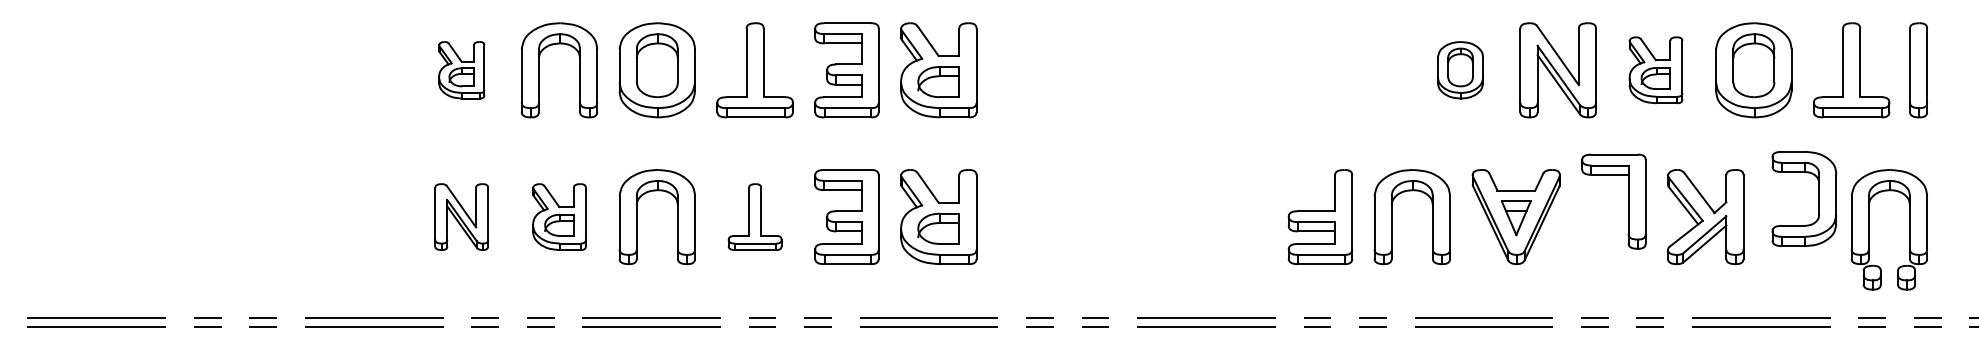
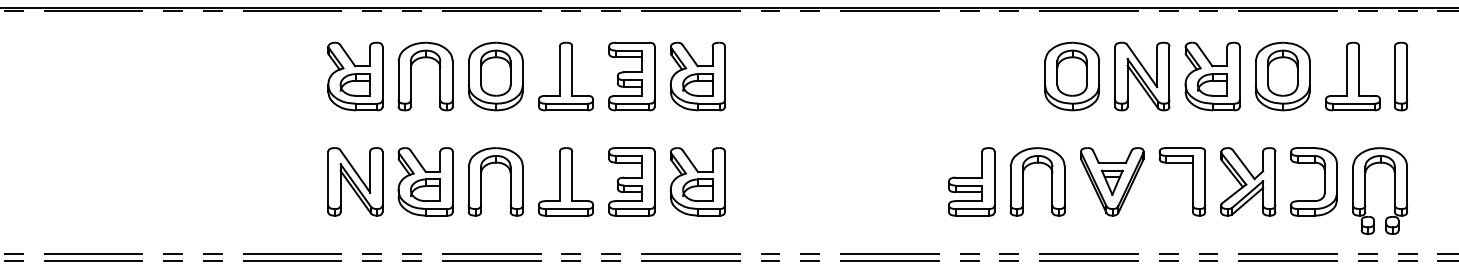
part: (461, 70) -> (355, 76), size x1.67
part: (1460, 70) -> (1072, 76), size x1.67
part: (1655, 70) -> (1212, 76), size x1.43
part: (1818, 198) -> (1324, 181), moved
part: (1628, 201) -> (1192, 181), moved
part: (461, 216) -> (355, 181), size x1.43
part: (559, 216) -> (425, 181), size x1.43
part: (754, 216) -> (565, 181), size x1.43

